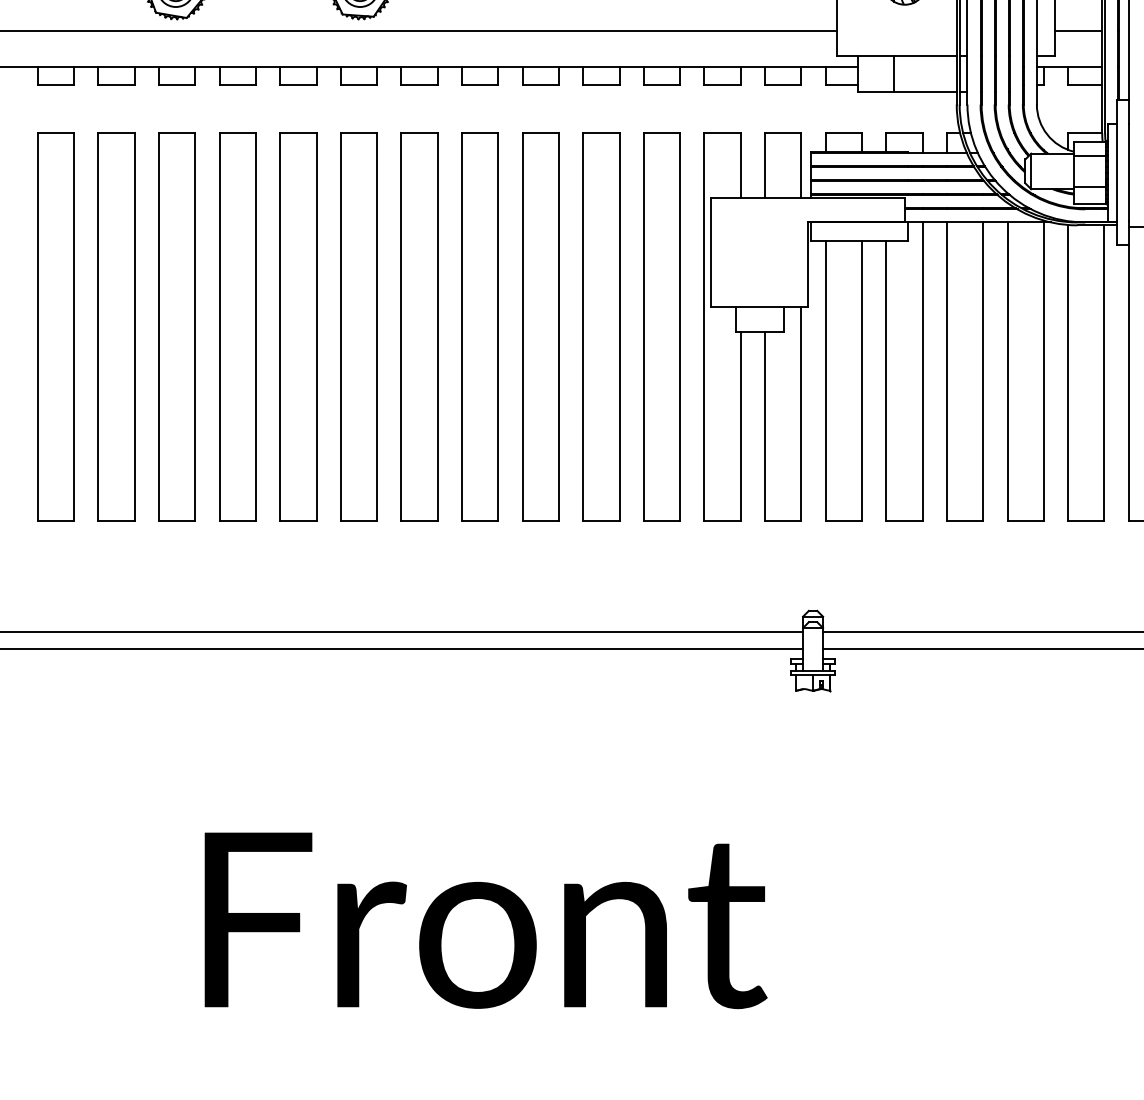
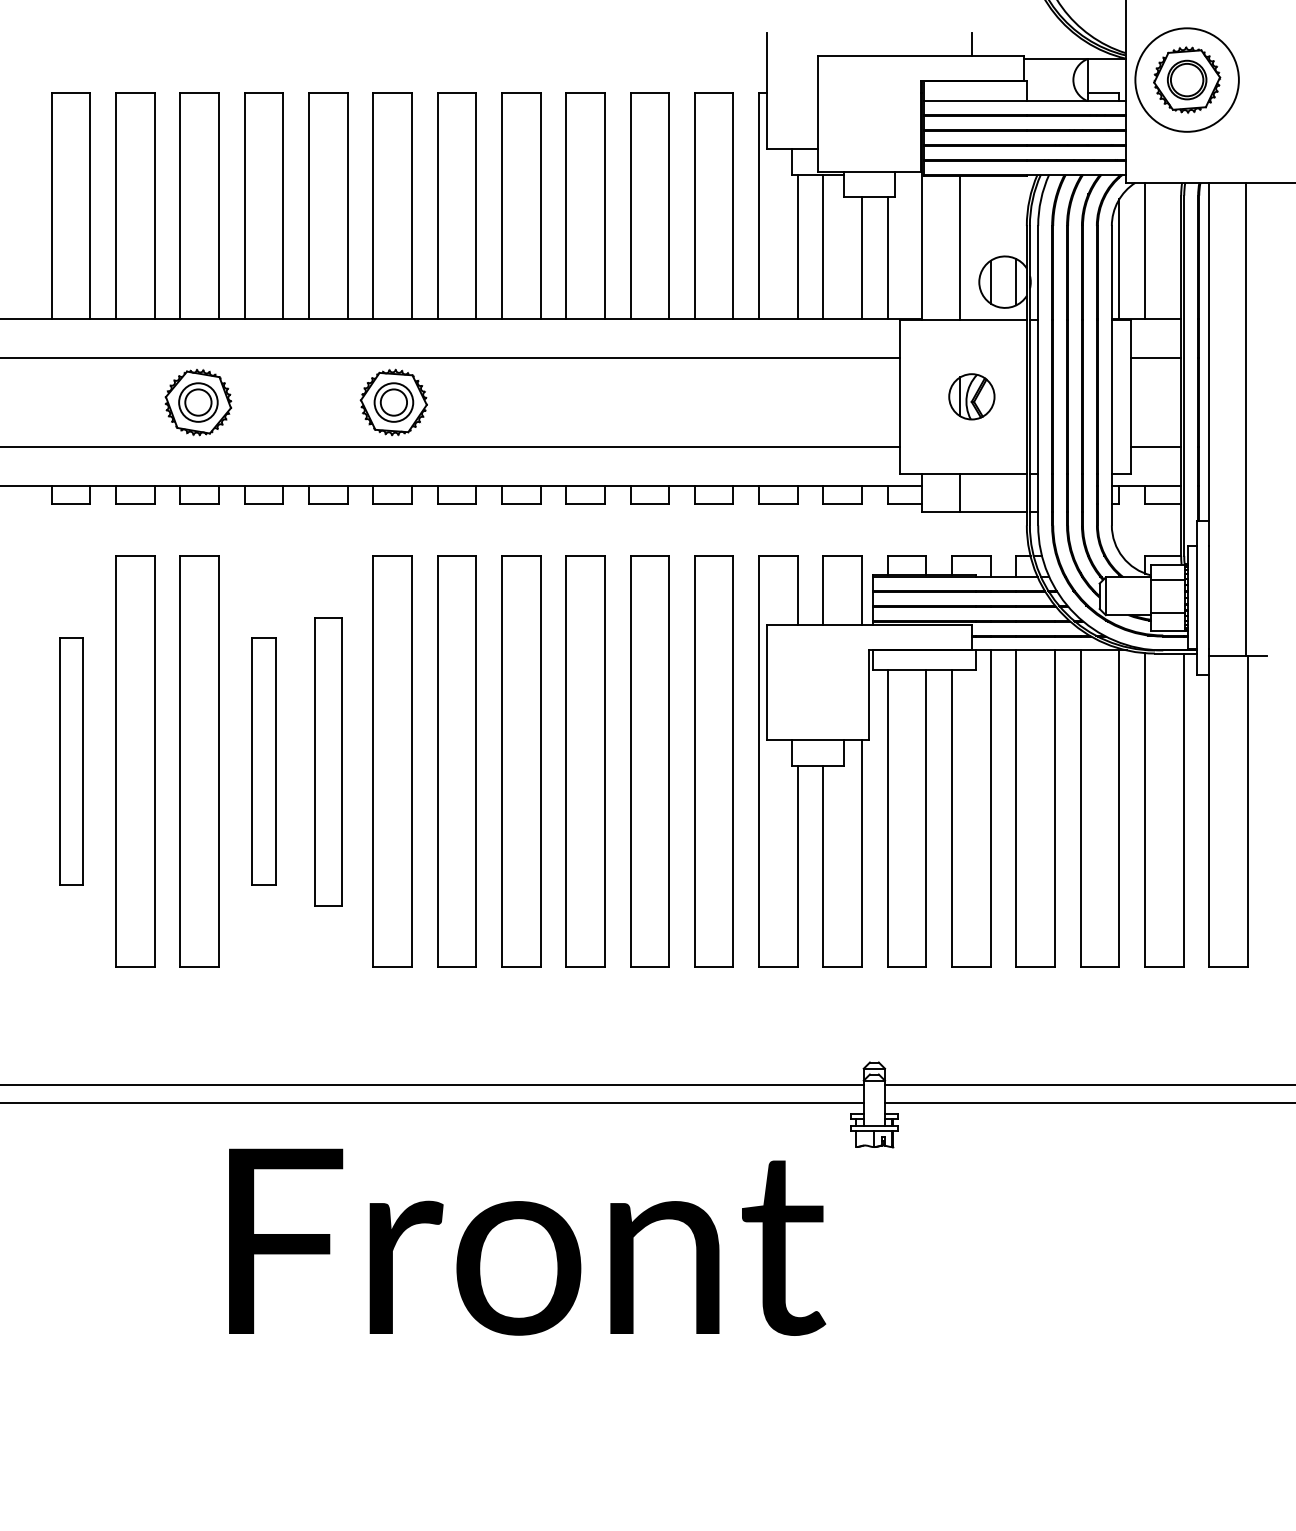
part: (55, 327) -> (70, 761), size x0.6
part: (237, 327) -> (263, 761), size x0.6
part: (298, 327) -> (328, 761), size x0.7
text: (486, 920) -> (527, 1241), moved

